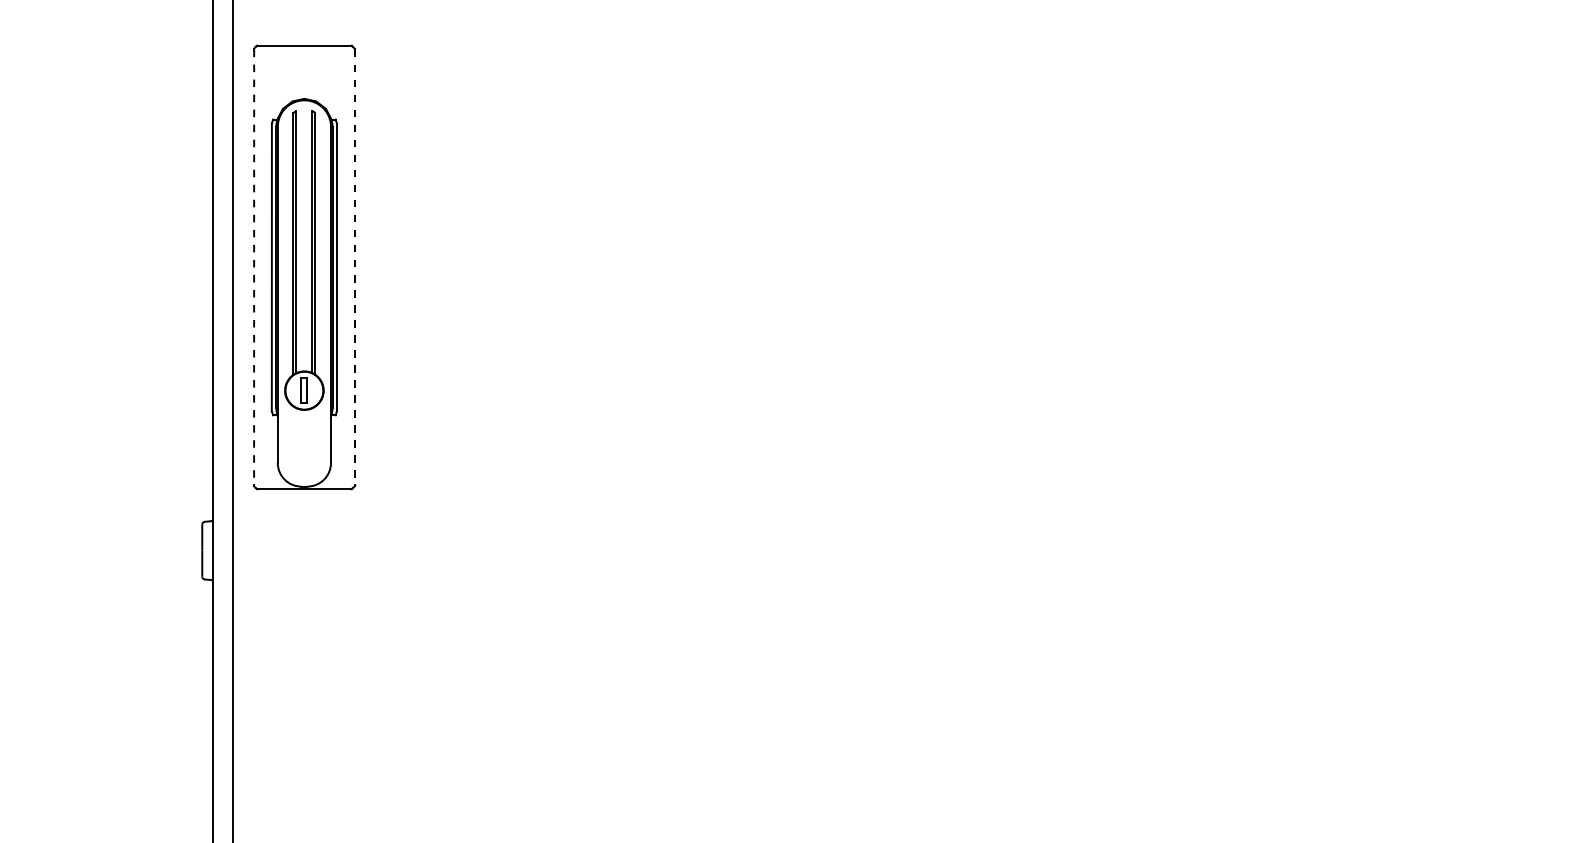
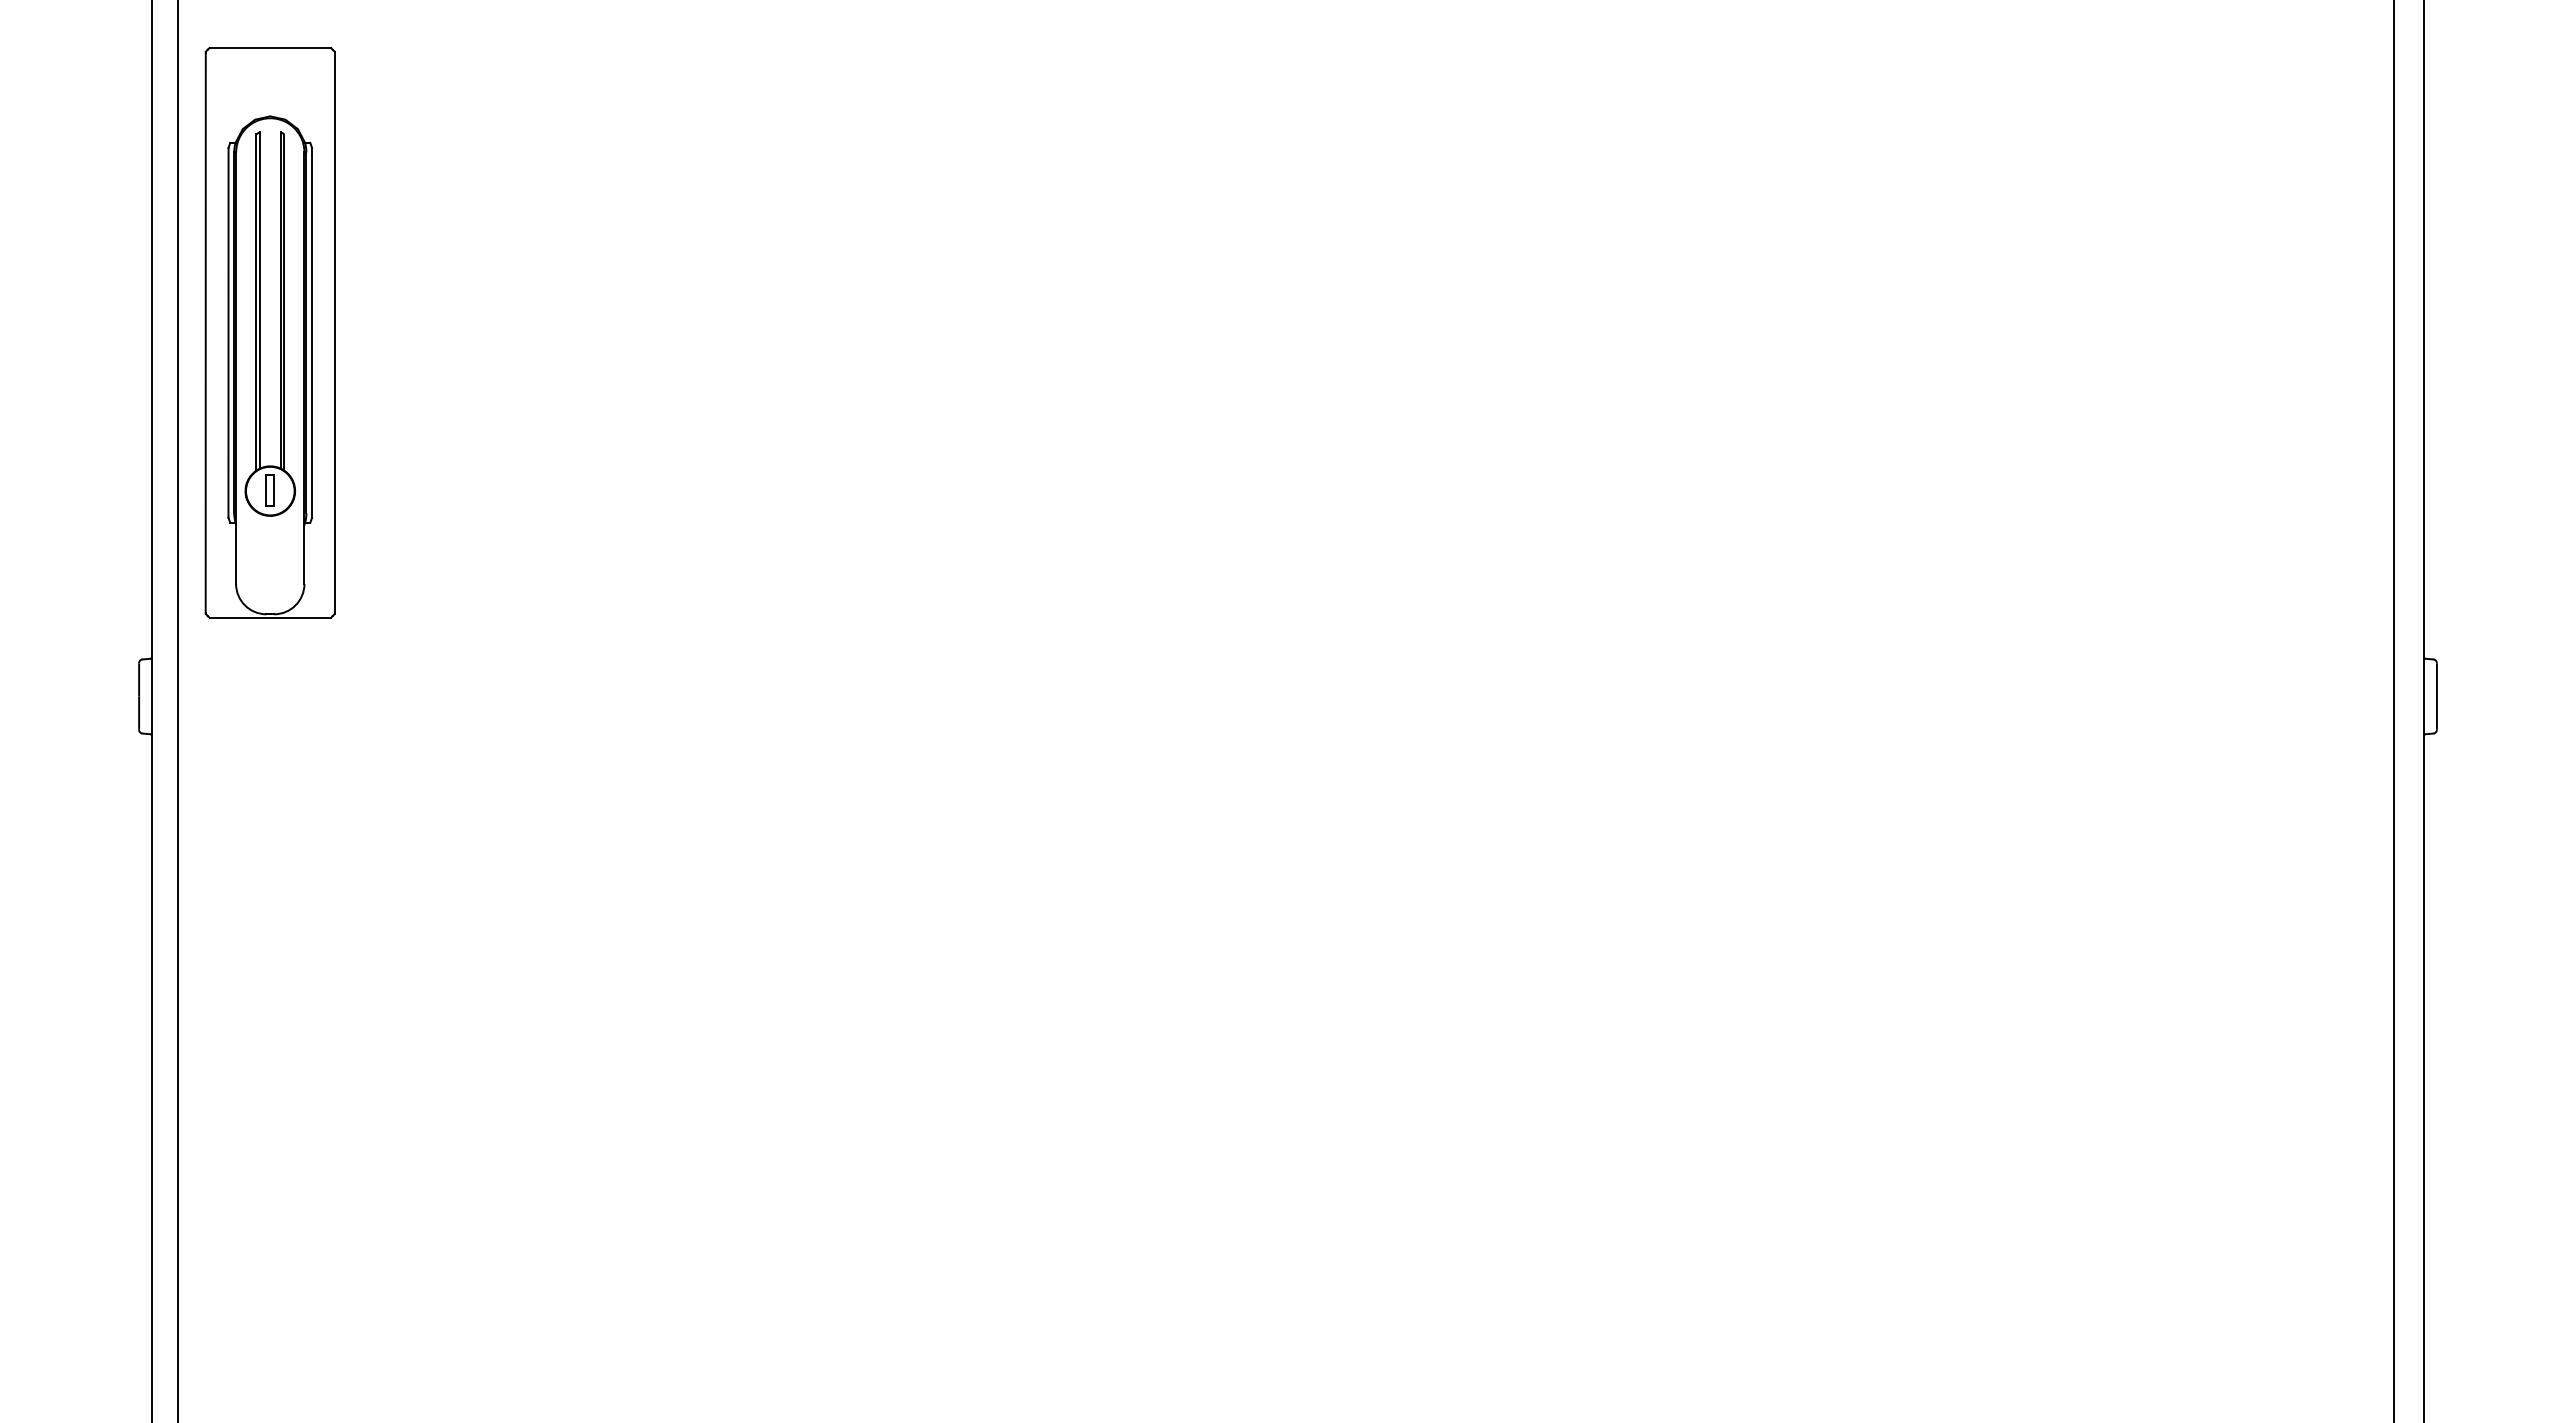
line: (253, 267) -> (205, 332), dashed -> solid
line: (354, 267) -> (334, 332), dashed -> solid

